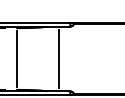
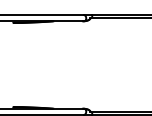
line: (16, 58) -> (12, 64), removed
line: (58, 58) -> (69, 64), removed

